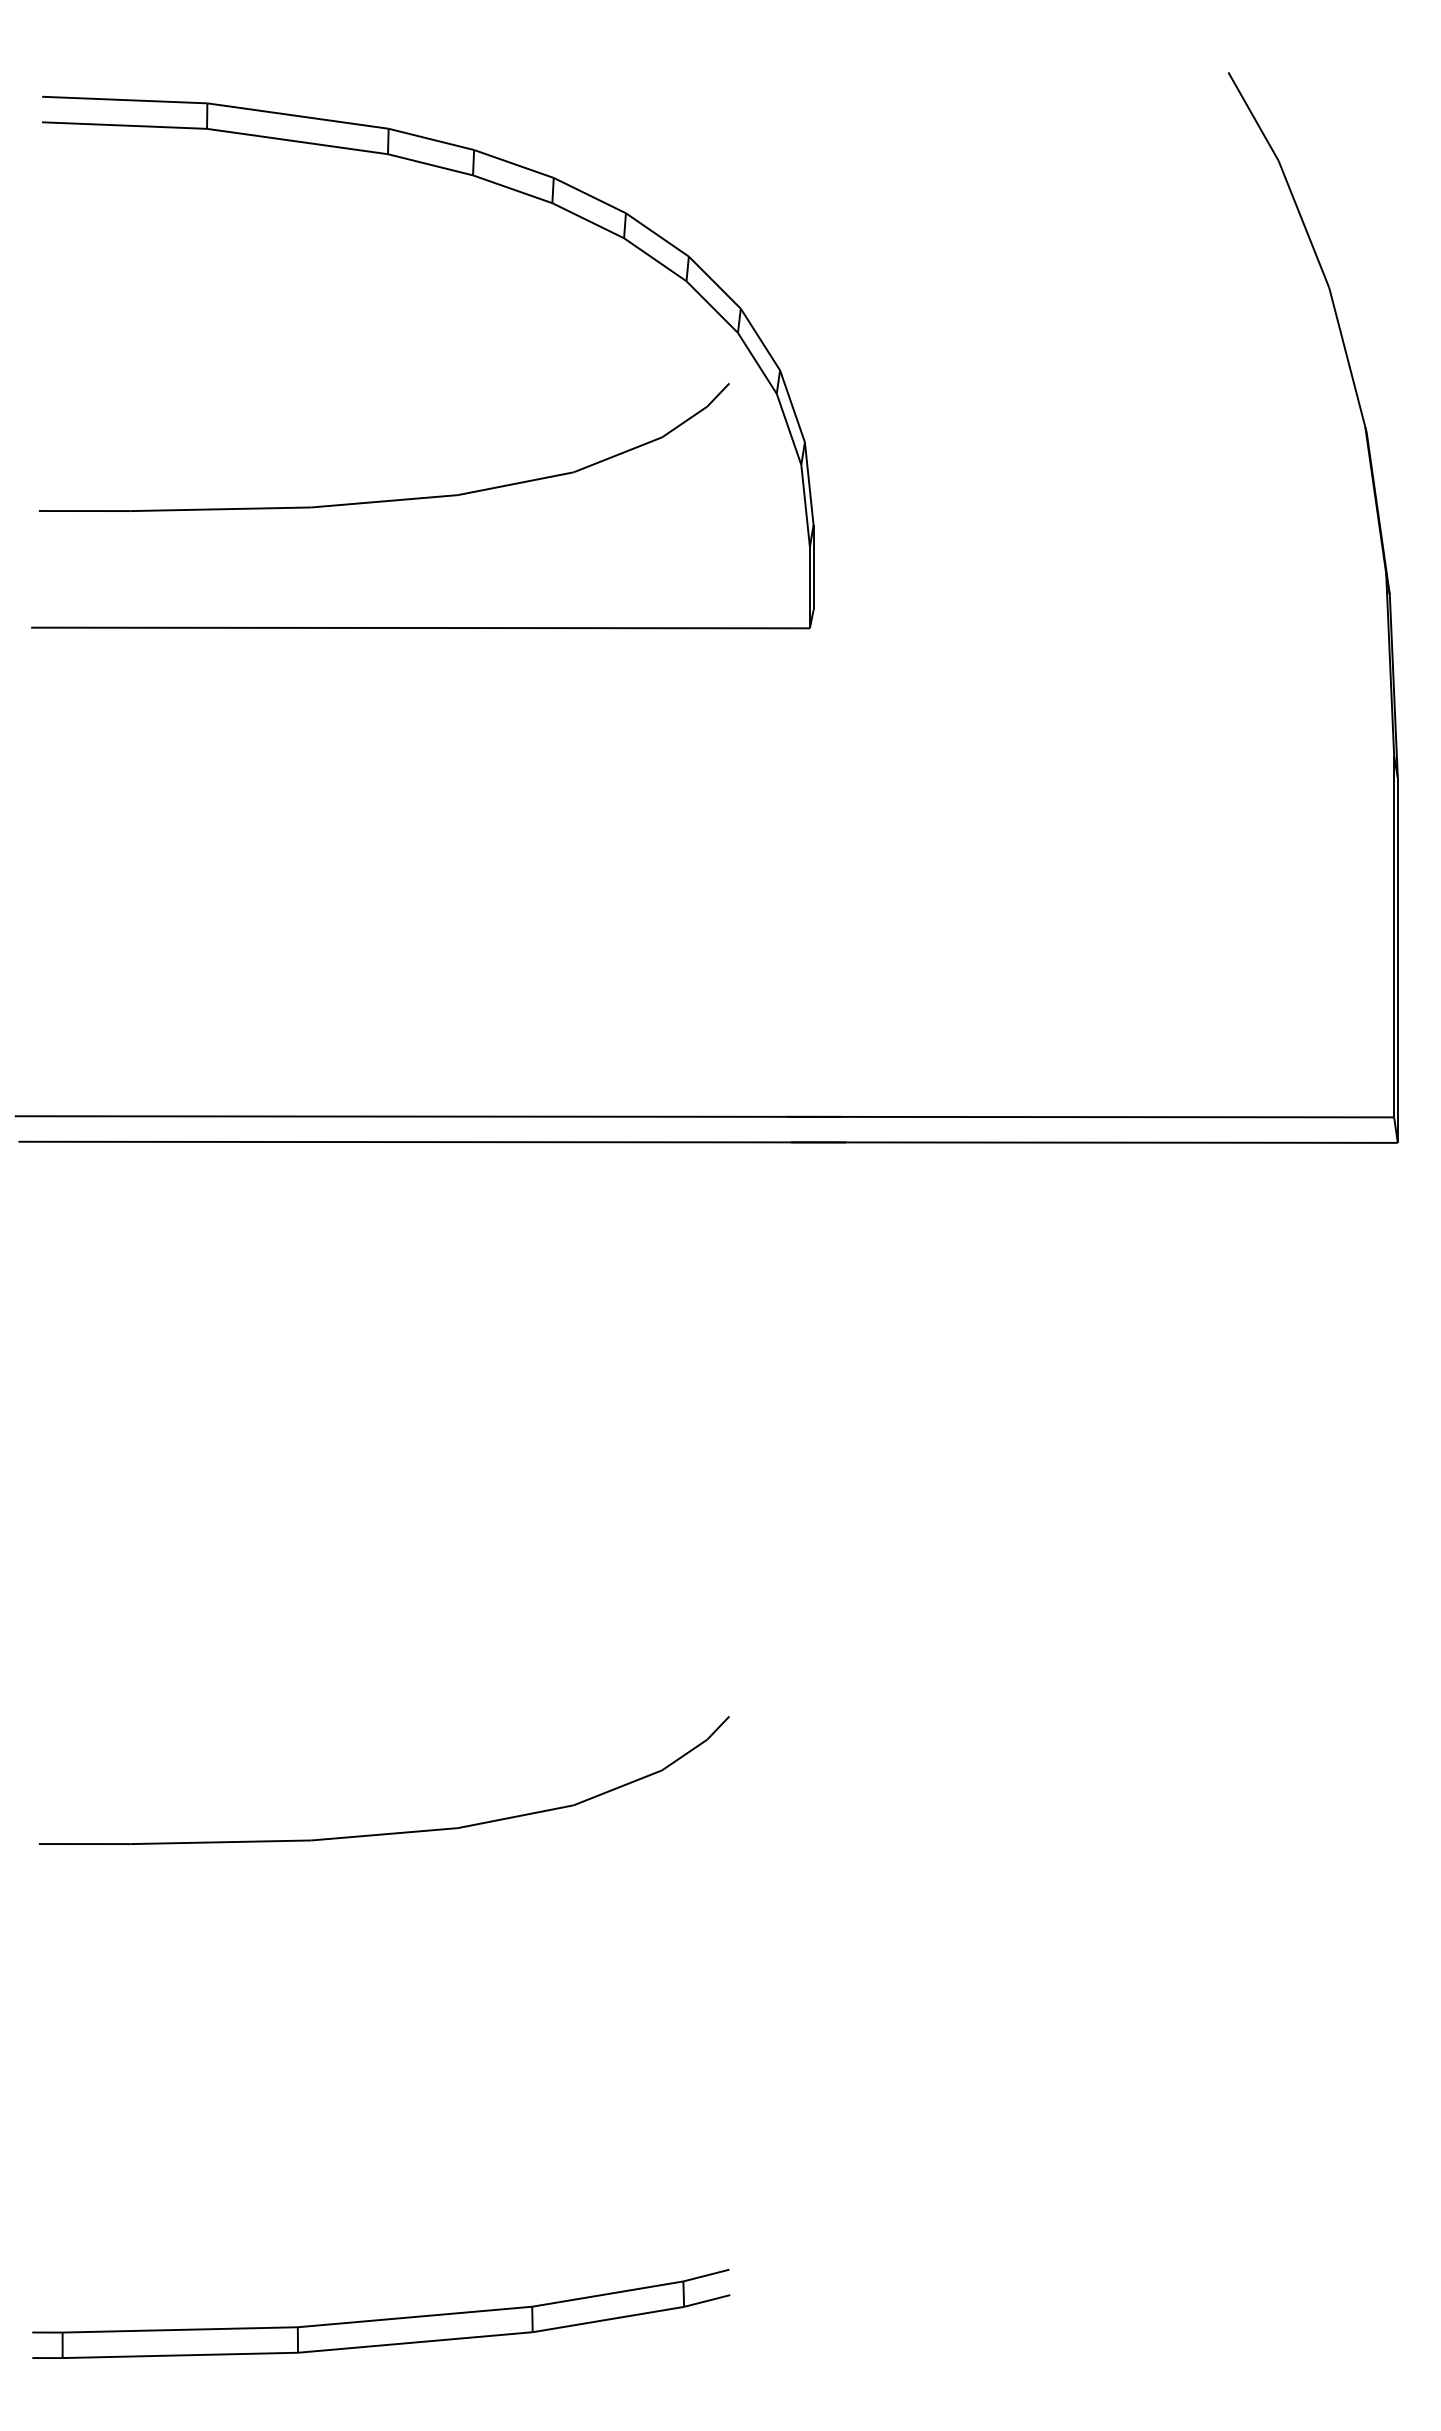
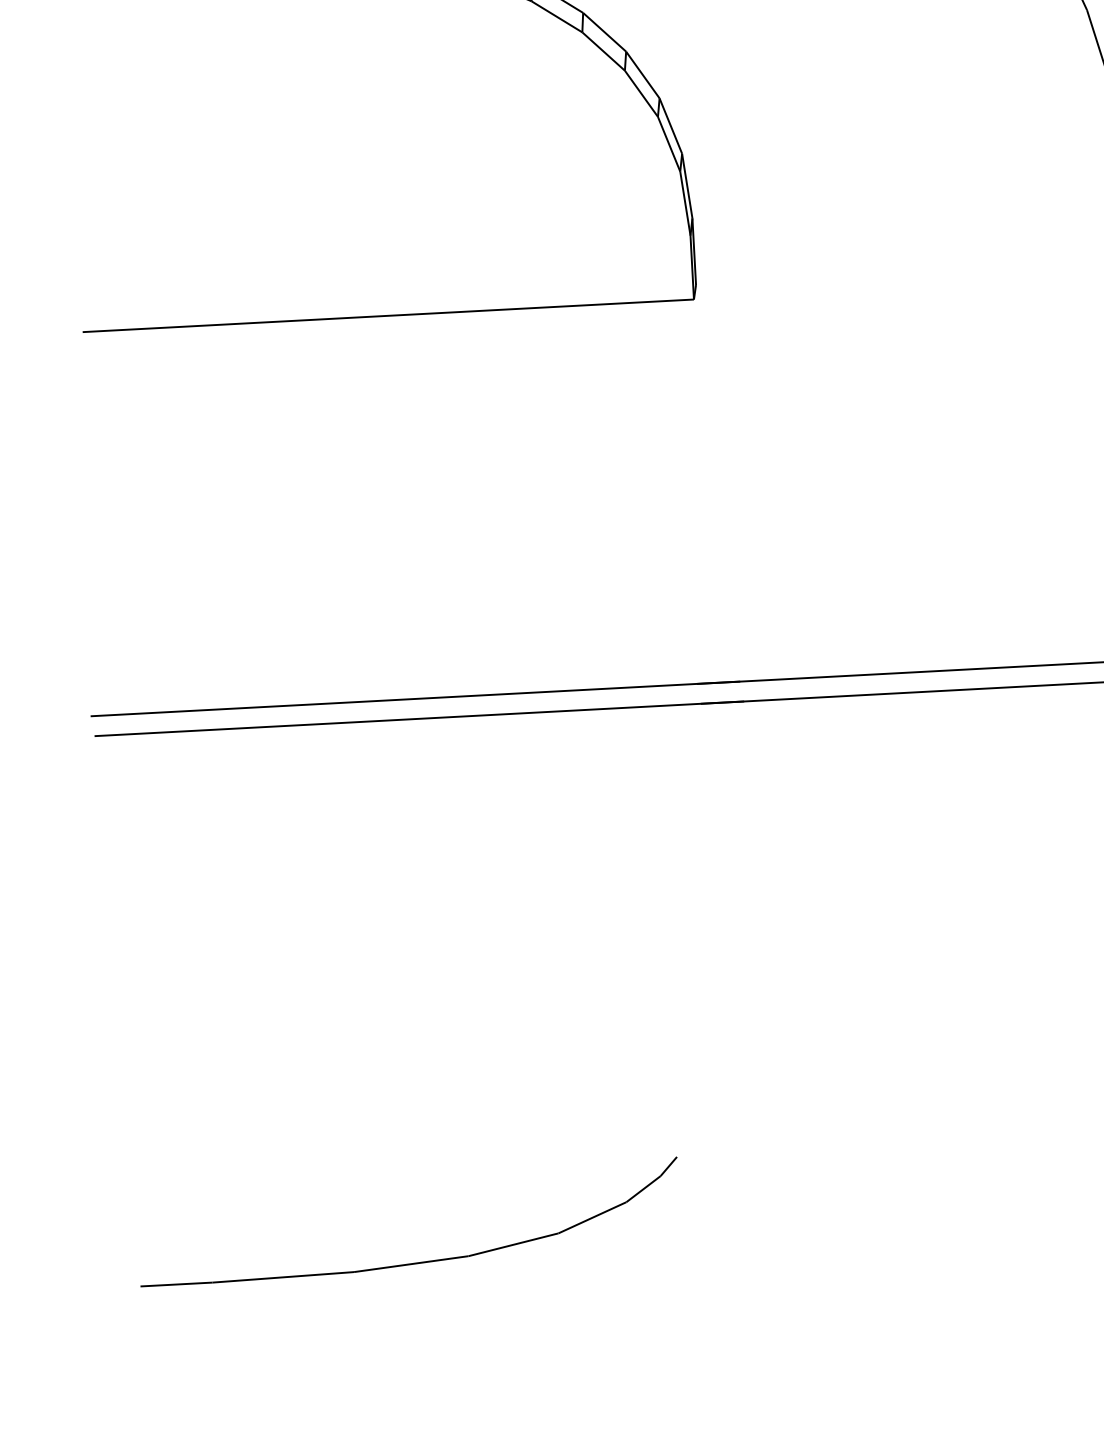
part: (390, 499) -> (359, 216), removed

